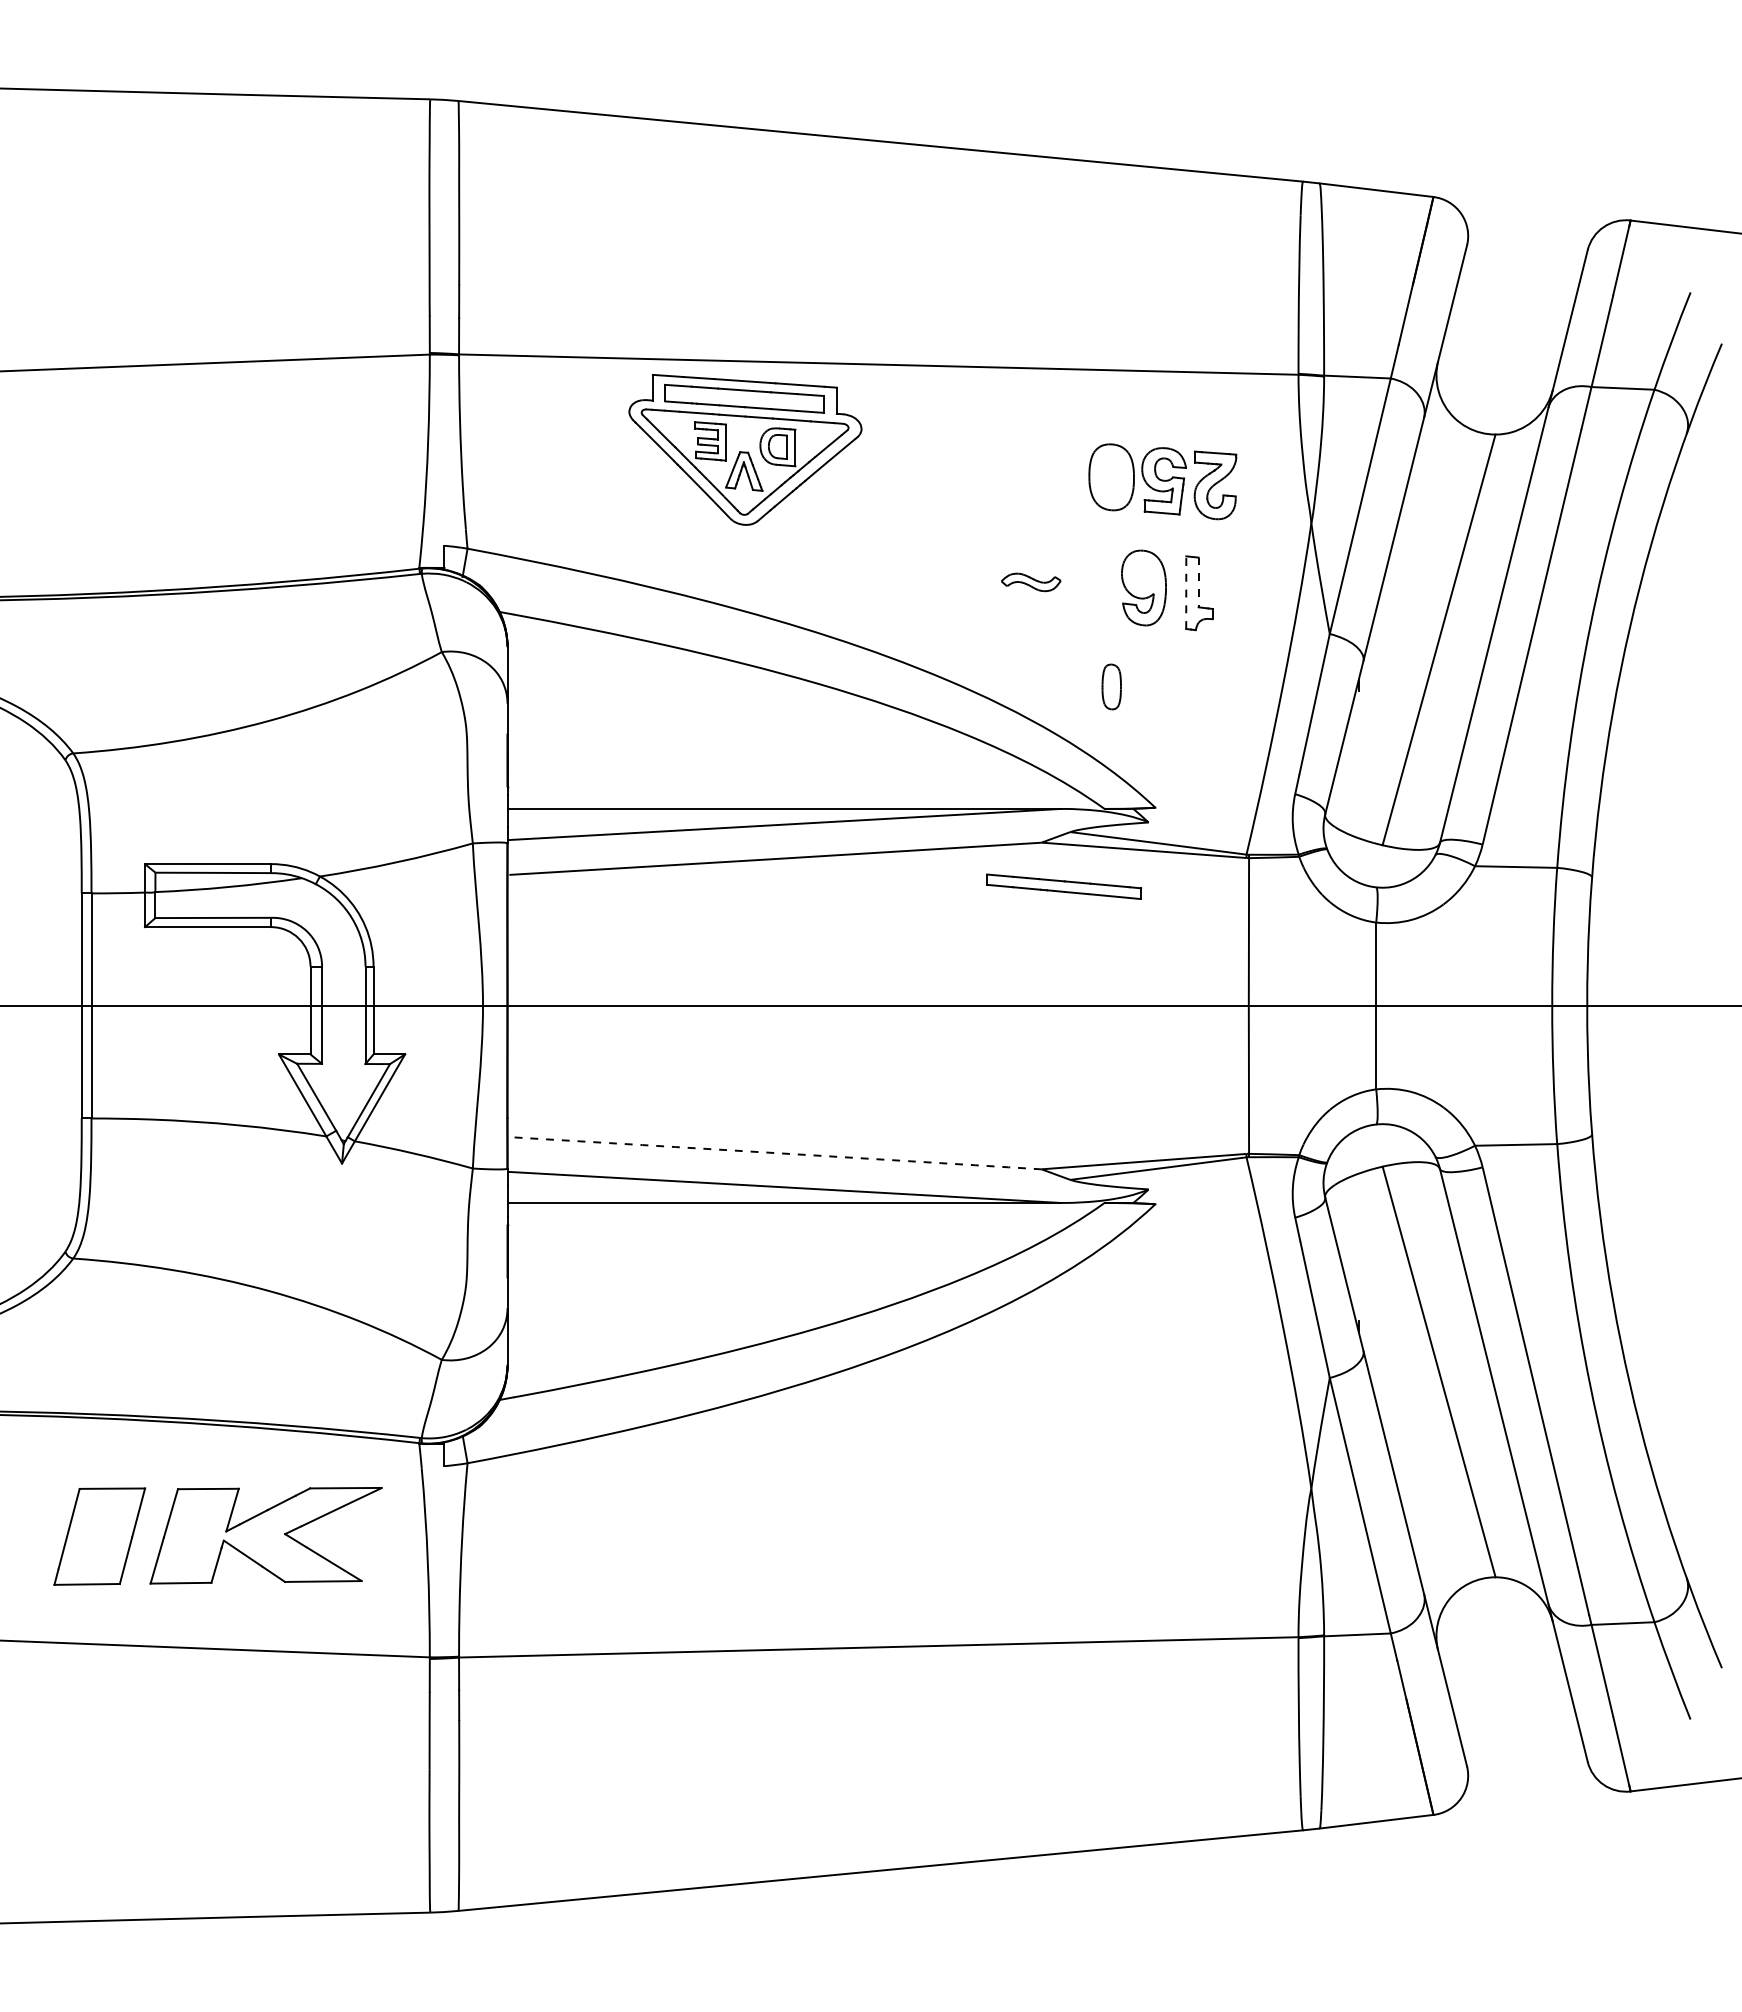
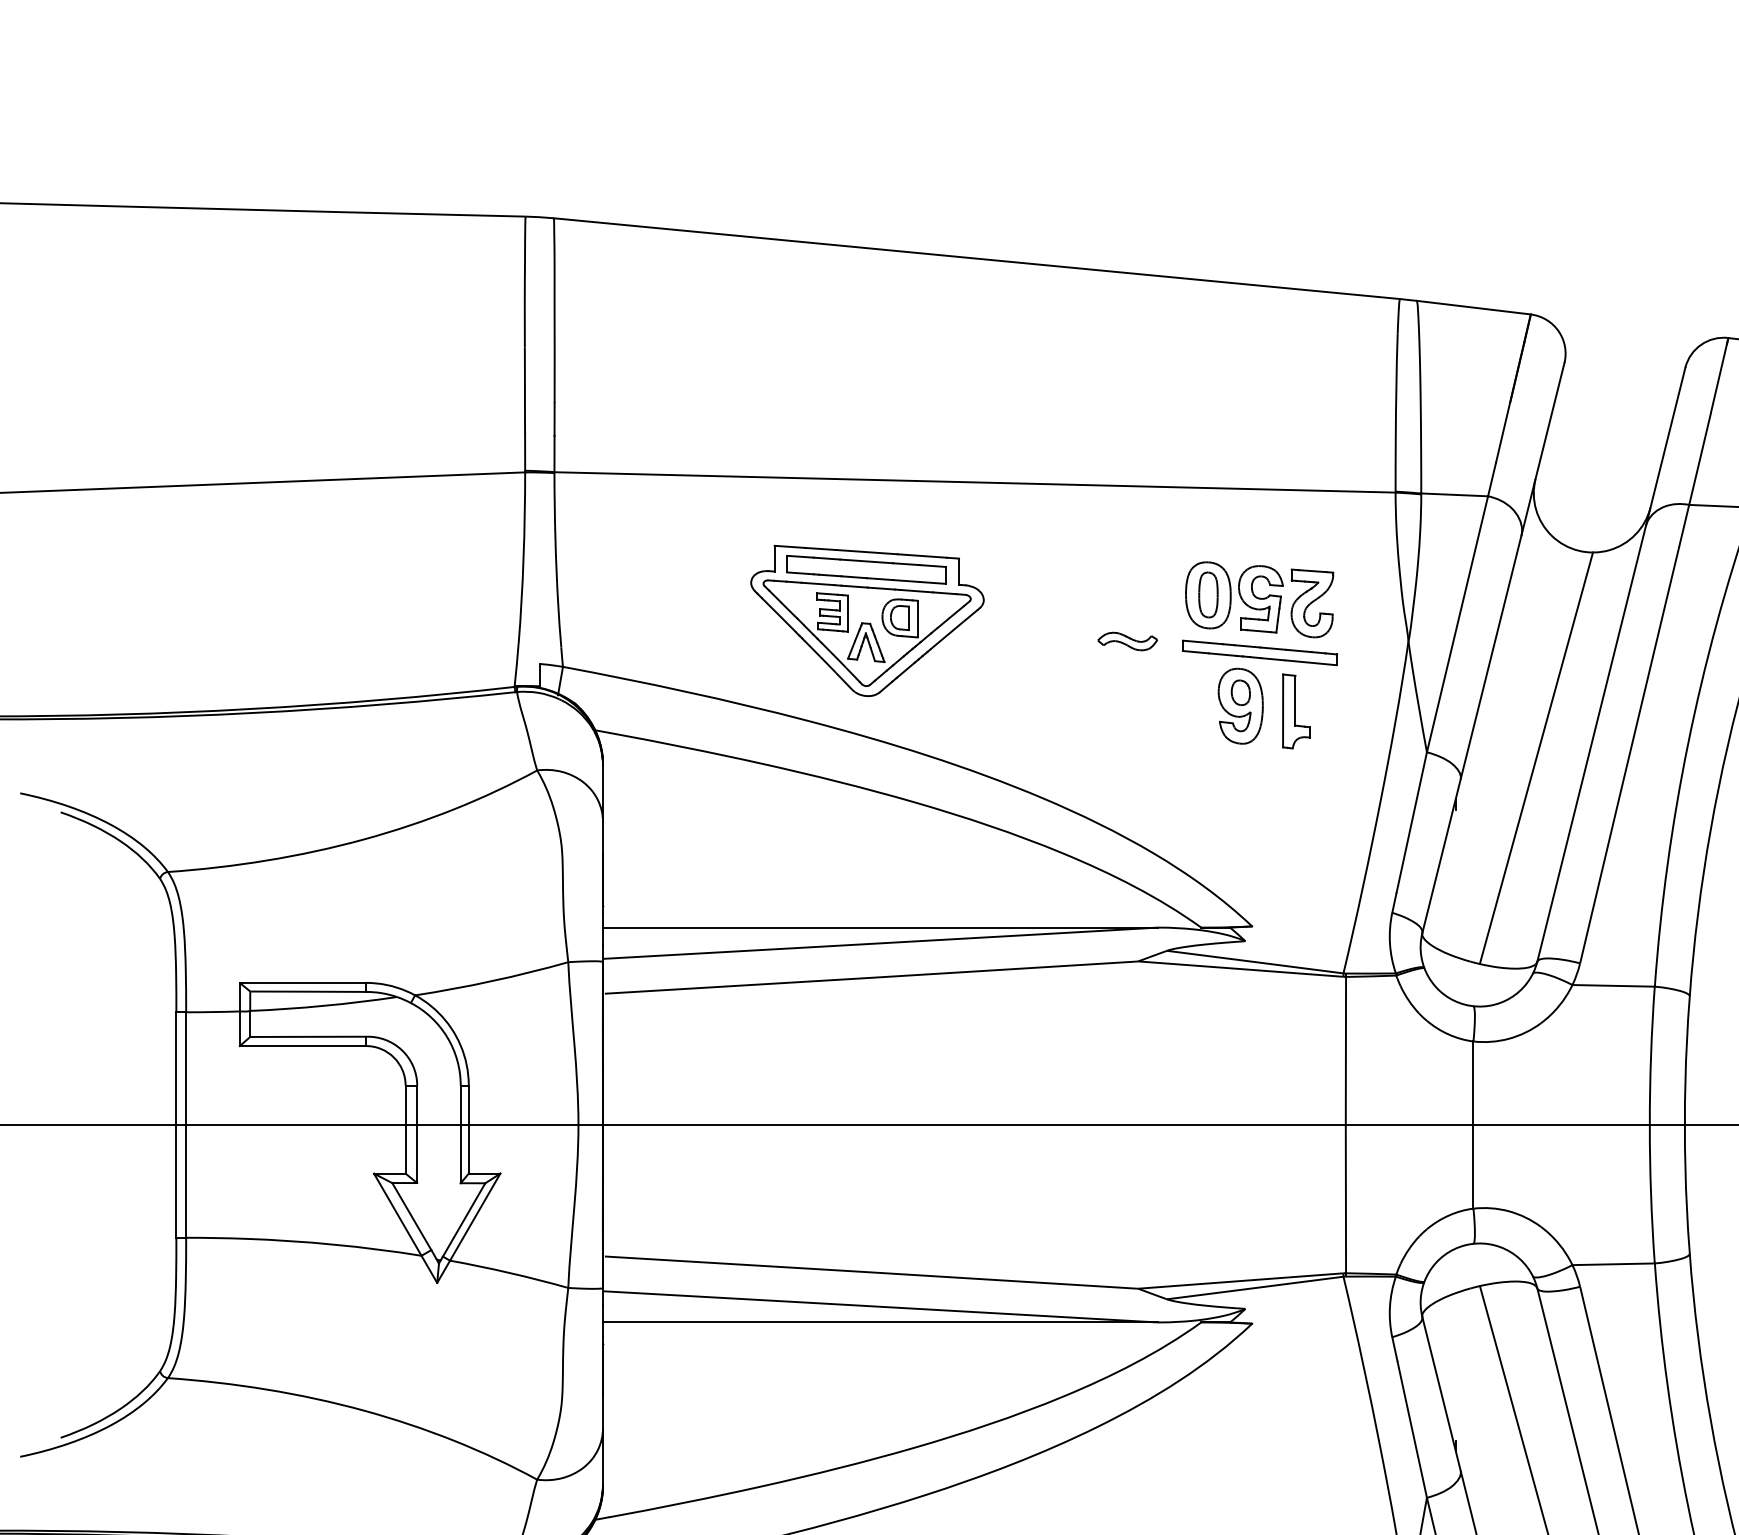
part: (745, 449) -> (867, 620), moved
part: (1144, 574) -> (1241, 692), added
part: (1031, 582) -> (1128, 641), moved
line: (1198, 582) -> (1295, 700), dashed -> solid
line: (1186, 592) -> (1283, 710), dashed -> solid
part: (1111, 686) -> (1208, 594), moved
part: (1064, 886) -> (1260, 652), moved
arc: (775, 1153) -> (871, 1272), dashed -> solid

